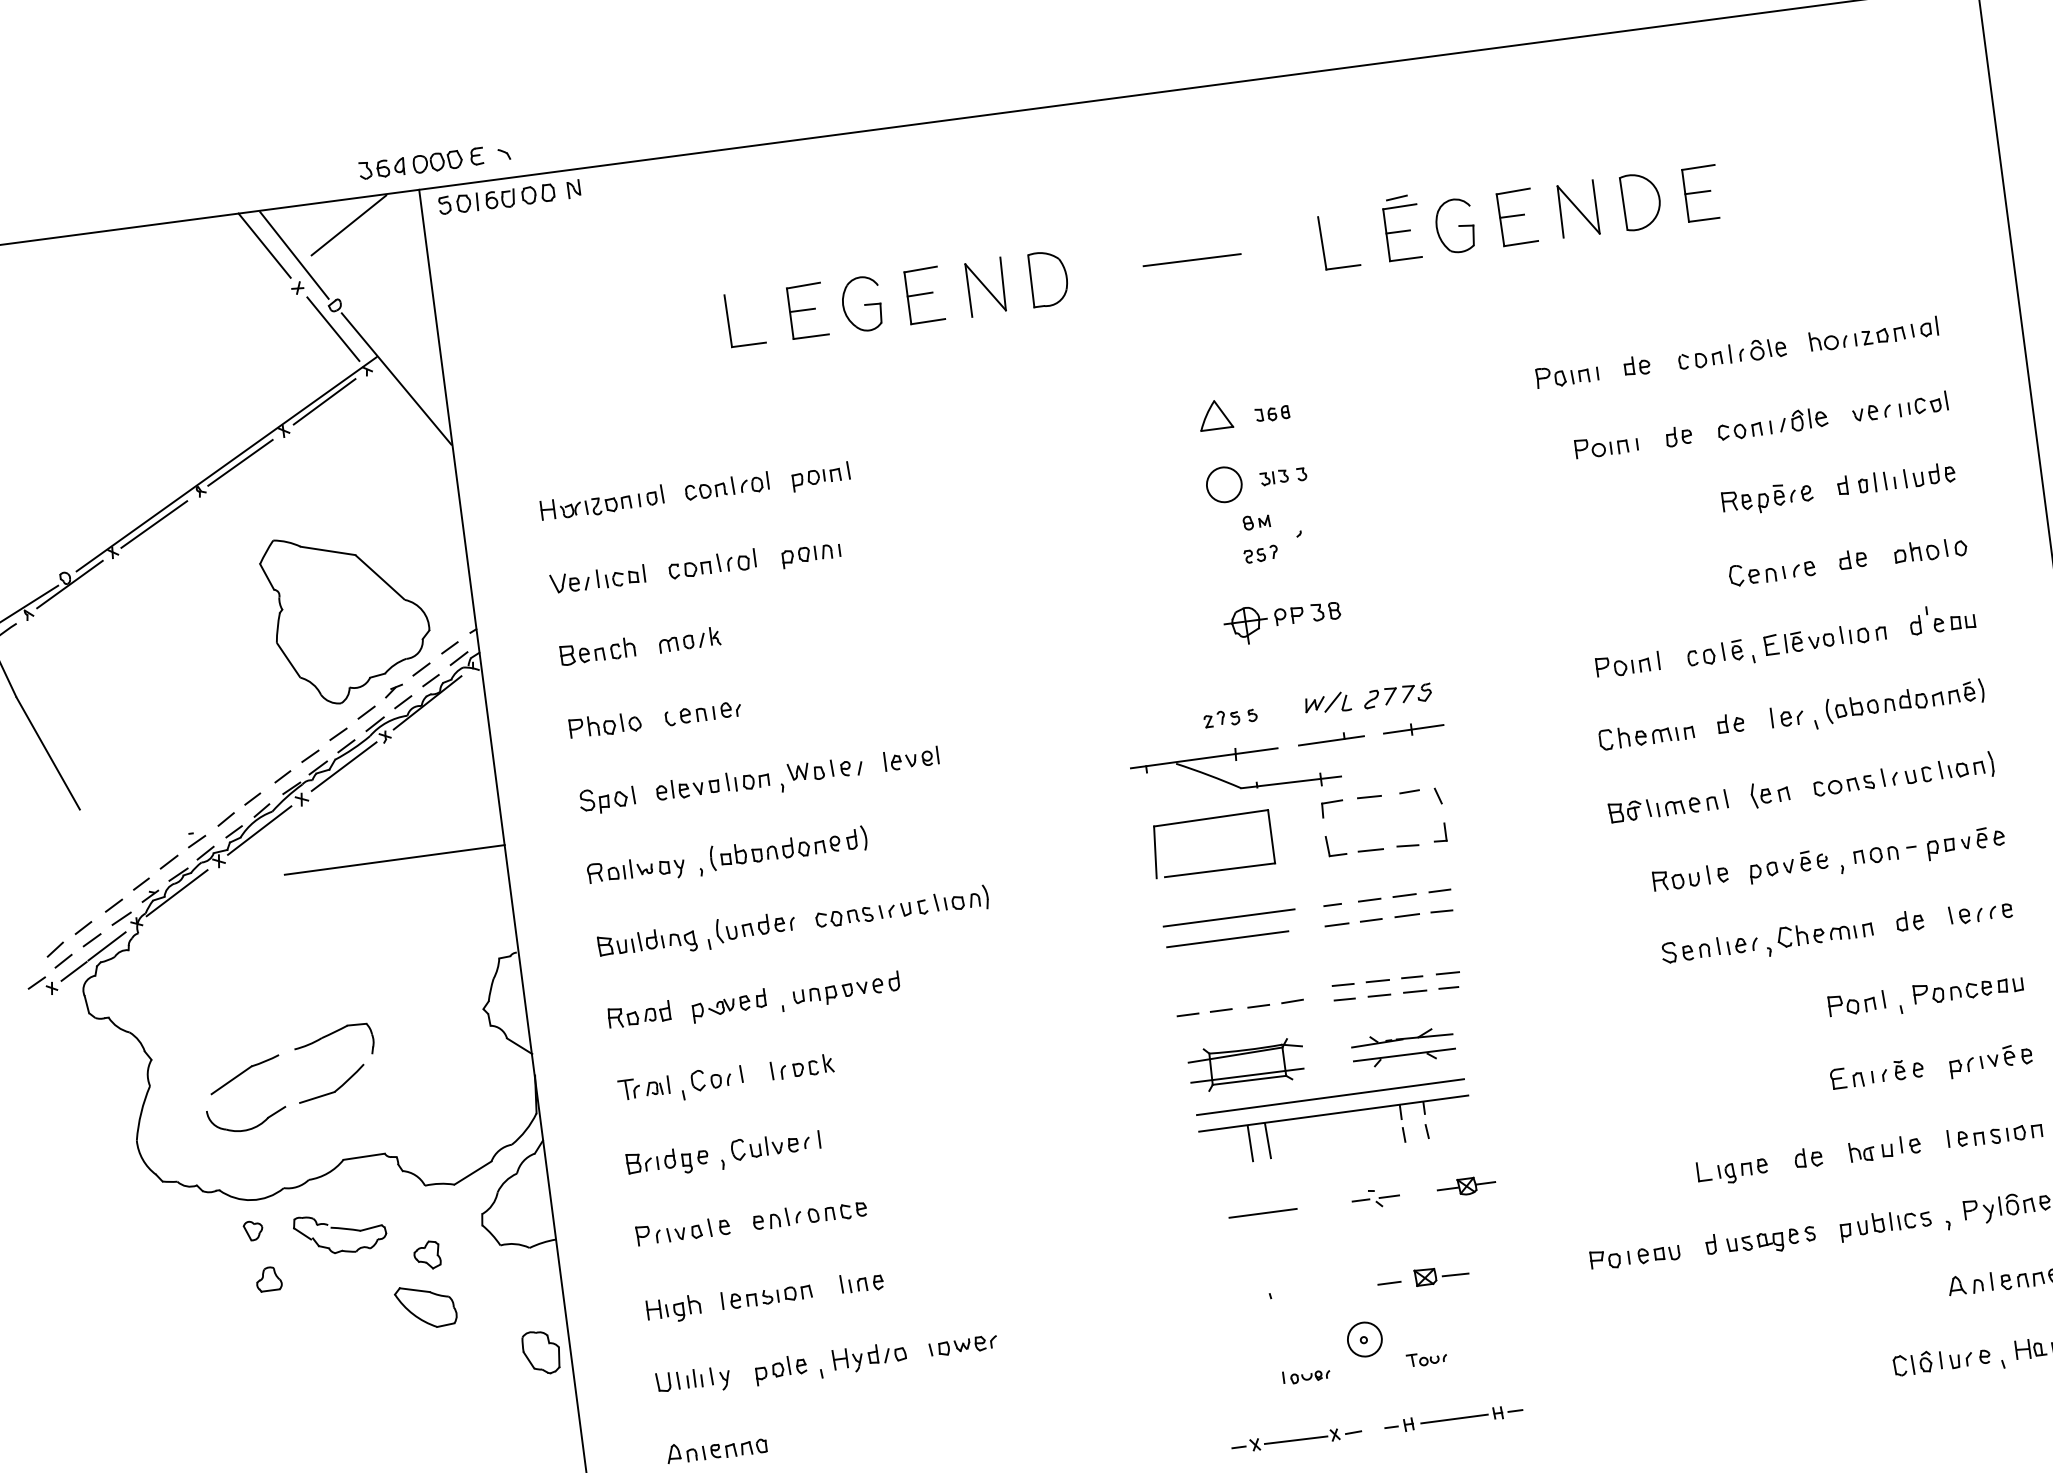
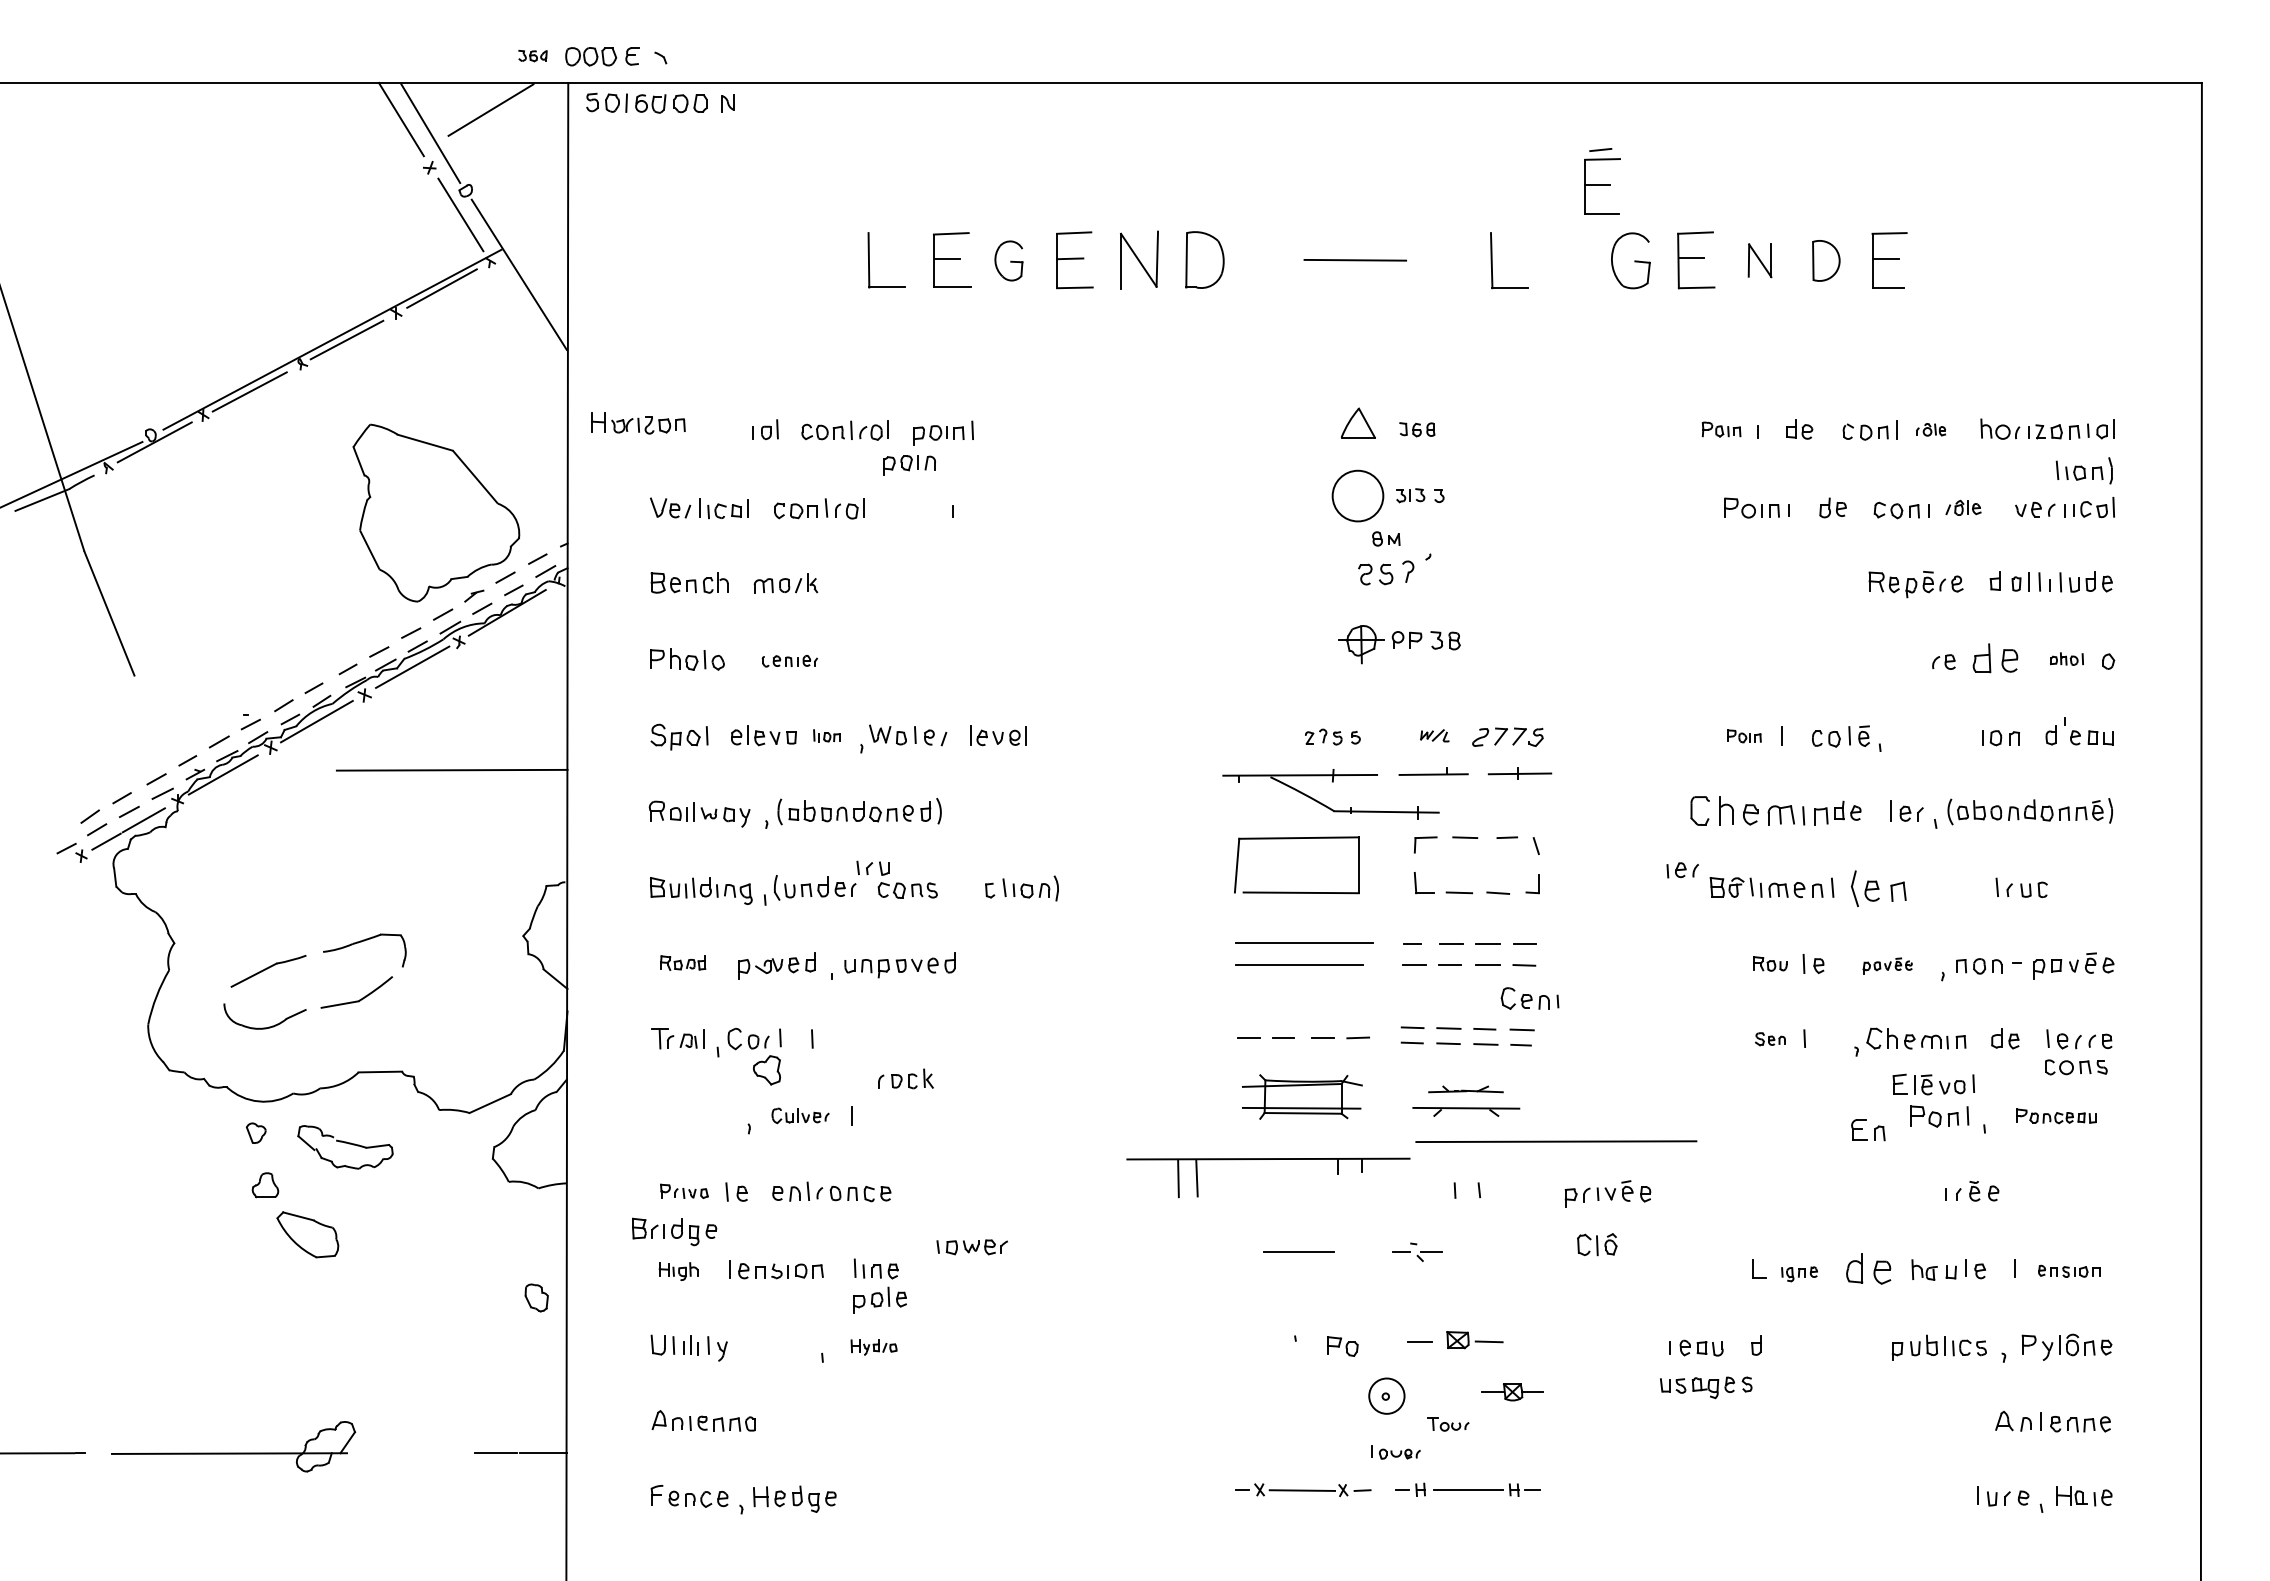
part: (381, 168) -> (532, 55), size x0.6
part: (1641, 201) -> (1826, 260), size x0.7
part: (1577, 209) -> (1759, 260), size x0.6
part: (1402, 227) -> (1602, 181), moved
part: (861, 303) -> (1008, 260), size x0.7
part: (1761, 349) -> (1930, 429), size x0.6
part: (1562, 375) -> (1721, 429), size x0.7
part: (1803, 419) -> (1963, 507), size x0.7
circle: (1223, 485) -> (1357, 496), size x1.4
part: (586, 506) -> (638, 423), moved
part: (1920, 550) -> (2066, 658), size x0.6
part: (1261, 554) -> (1386, 572), size x1.6
part: (807, 556) -> (909, 465), moved
part: (1852, 558) -> (1995, 657), size x1.6
part: (1756, 573) -> (1529, 998), moved
part: (1803, 640) -> (1933, 1084), moved
part: (1623, 665) -> (1744, 736), size x0.6
part: (1327, 703) -> (1434, 735), size x0.6
part: (702, 712) -> (789, 660), size x0.7
part: (1645, 734) -> (1758, 810), size x1.4
part: (1965, 766) -> (2083, 470), moved
part: (747, 779) -> (826, 735), size x0.6
part: (1844, 785) -> (2076, 1067), moved
part: (1770, 793) -> (1878, 888), size x1.4
part: (1788, 865) -> (1887, 965), size x0.6
part: (1676, 878) -> (1770, 963), size x0.7
part: (894, 909) -> (872, 867), moved
part: (1742, 945) -> (1682, 870), moved
part: (1685, 951) -> (1770, 1039), size x0.6
part: (1968, 988) -> (2056, 1116), size x0.7
part: (638, 1014) -> (682, 962), size x0.7
part: (1401, 1037) -> (1465, 1089), size x0.7
part: (1990, 1060) -> (1607, 1193), moved
part: (806, 1066) -> (905, 1078), moved
part: (1847, 1078) -> (1868, 1130), moved
line: (1330, 1096) -> (1556, 1141), moved
part: (1333, 1113) -> (1268, 1159), moved
part: (2000, 1134) -> (2069, 1271), size x0.7
part: (770, 1145) -> (800, 1115), size x0.7
part: (1808, 1158) -> (1868, 1269), size x1.6
part: (667, 1161) -> (674, 1231), moved
part: (1743, 1171) -> (1799, 1274), size x0.7
part: (1466, 1186) -> (1512, 1392), moved
part: (669, 1232) -> (684, 1191), size x0.7
part: (1771, 1241) -> (1706, 1387), moved
part: (426, 1255) -> (766, 1070), moved
part: (1605, 1259) -> (1342, 1346), moved
part: (425, 1306) -> (307, 1234), moved
part: (673, 1309) -> (678, 1271), size x0.7
part: (962, 1346) -> (971, 1247), moved
part: (541, 1352) -> (536, 1297), size x0.6
part: (869, 1357) -> (873, 1347), size x0.6
part: (1913, 1363) -> (1597, 1244), moved
part: (780, 1369) -> (879, 1299), moved
part: (1306, 1375) -> (1395, 1452), moved

